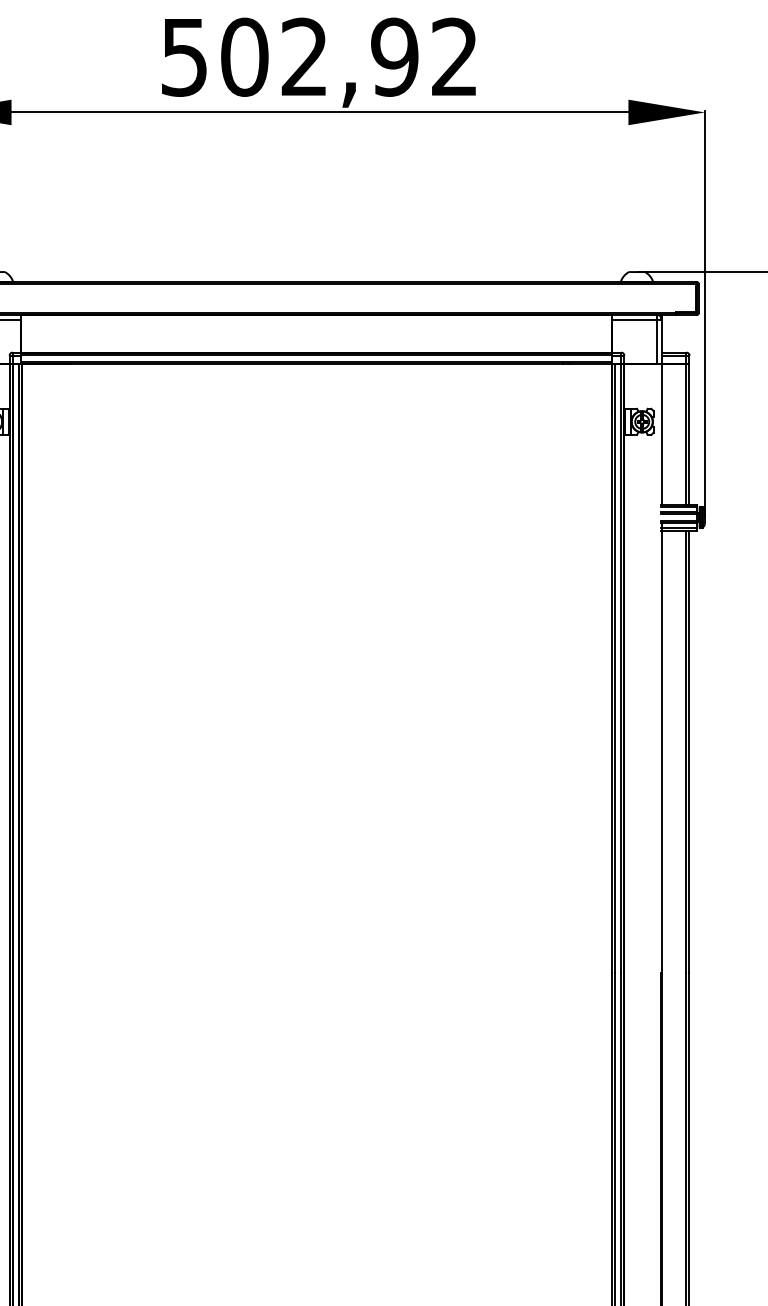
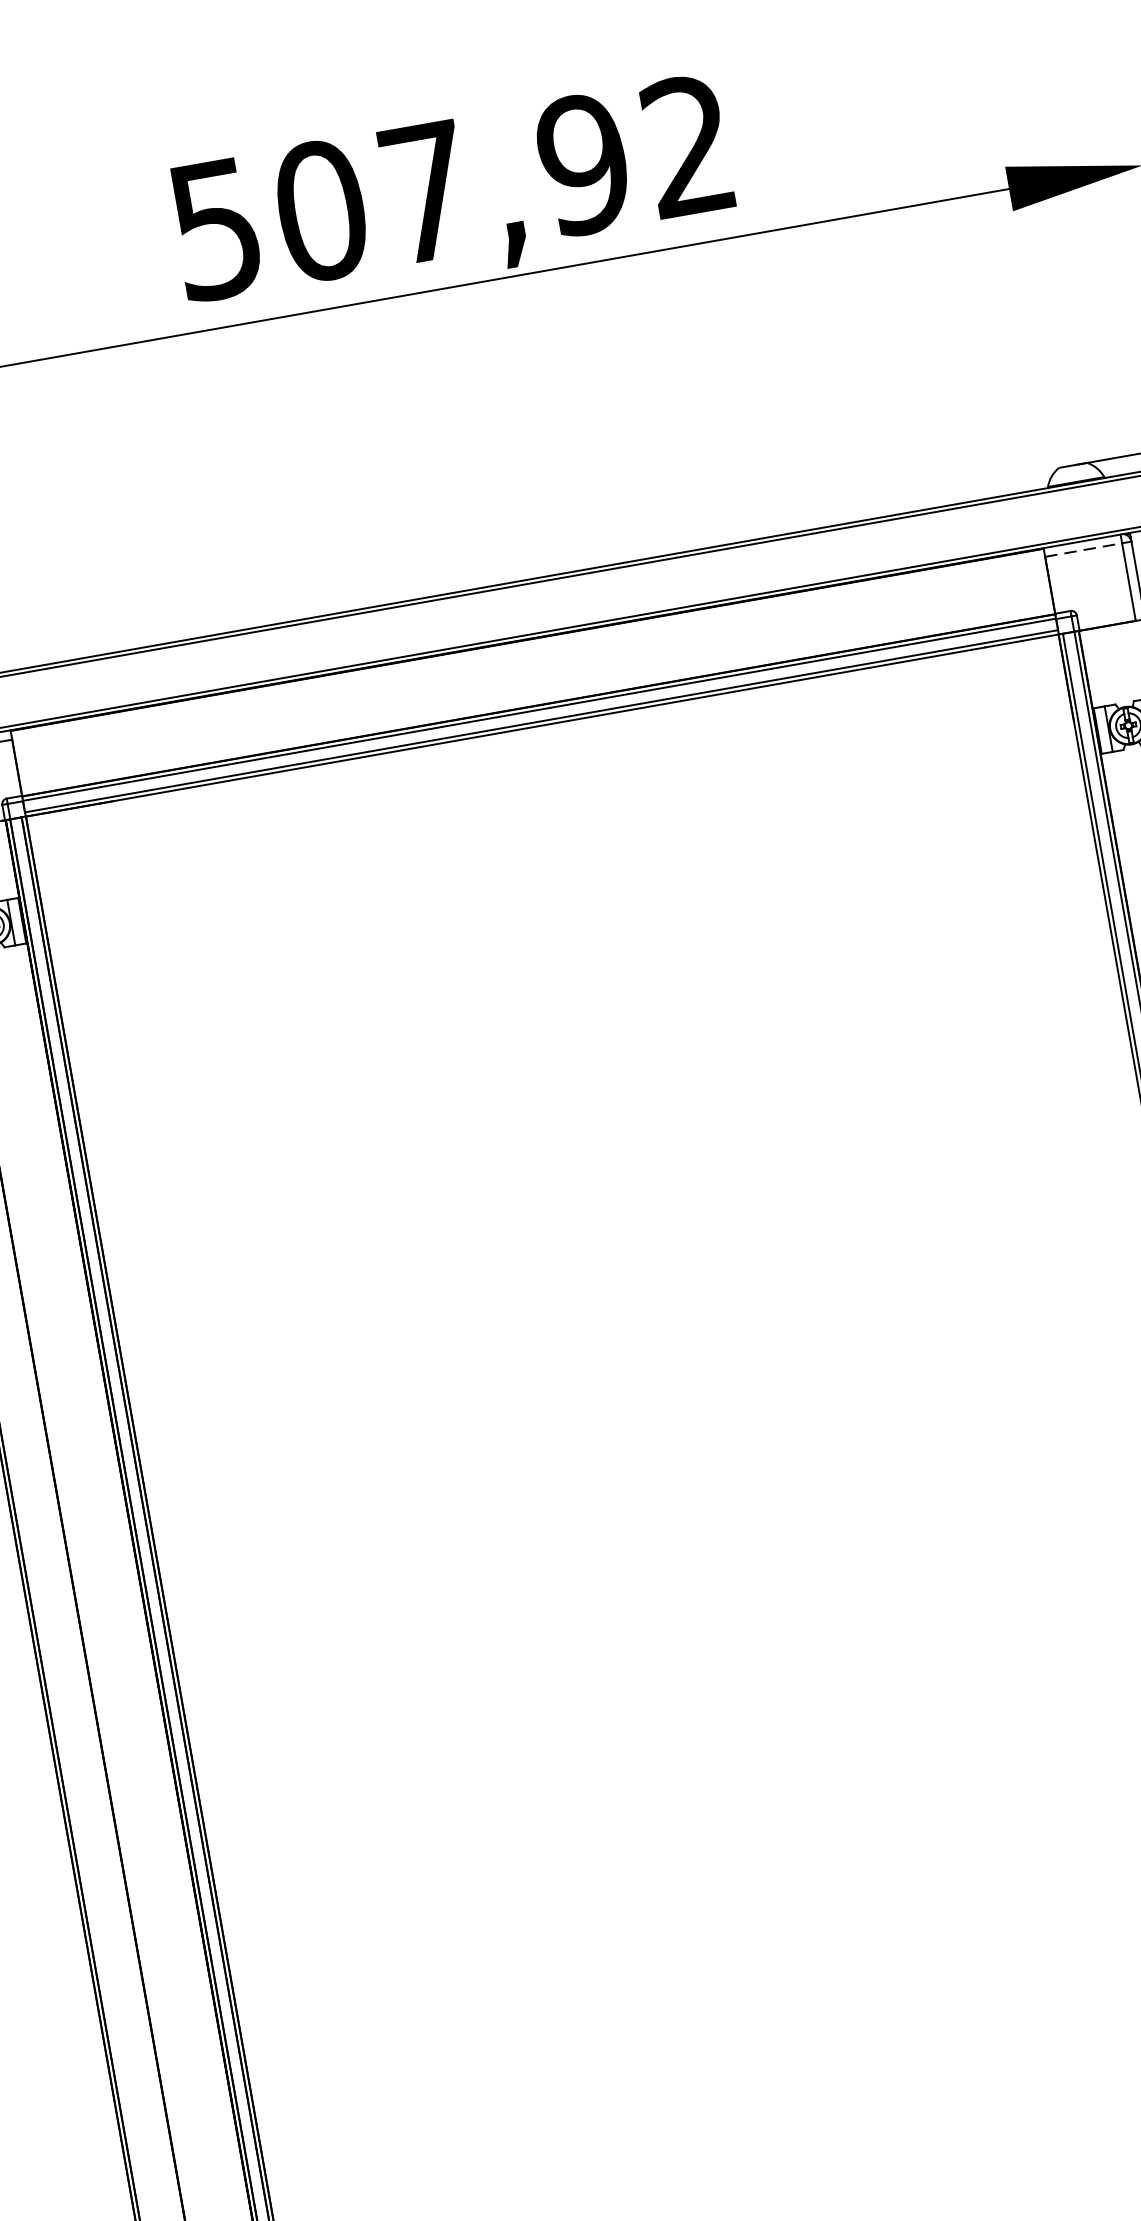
text: (303, 56) -> (423, 191), 502,92 -> 507,92
line: (634, 320) -> (1083, 550), solid -> dashed

